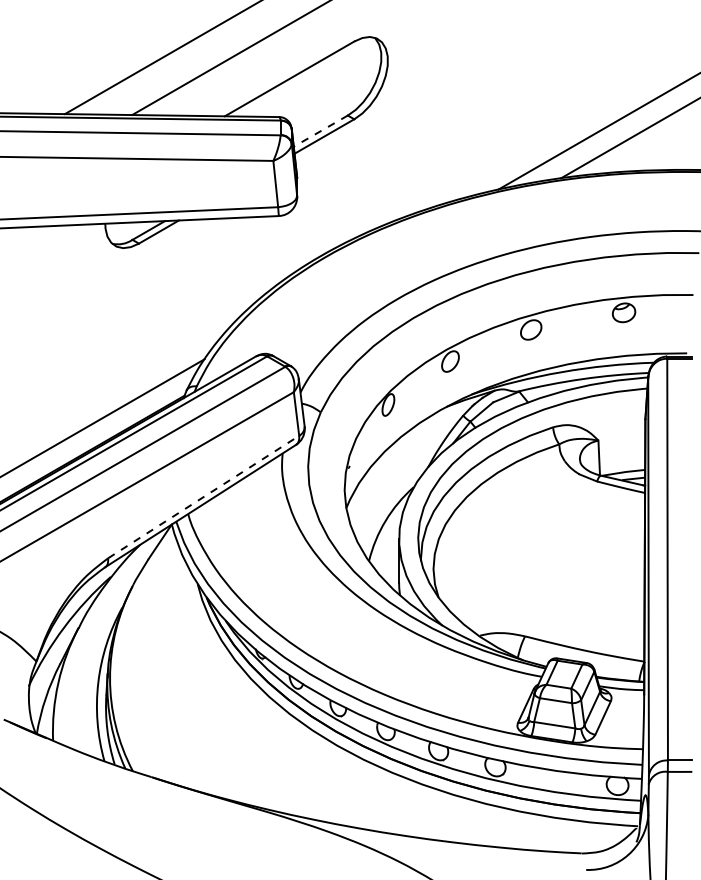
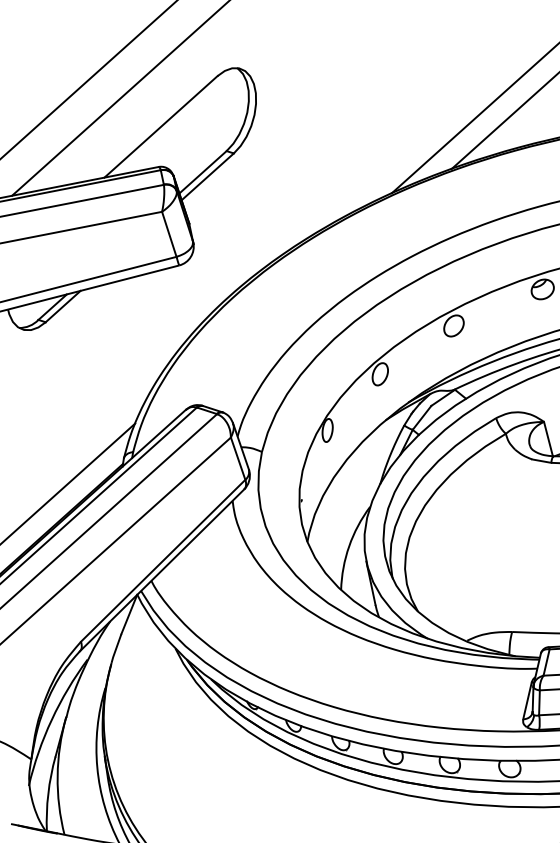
line: (320, 131) -> (202, 172), dashed -> solid
line: (204, 496) -> (163, 560), dashed -> solid

